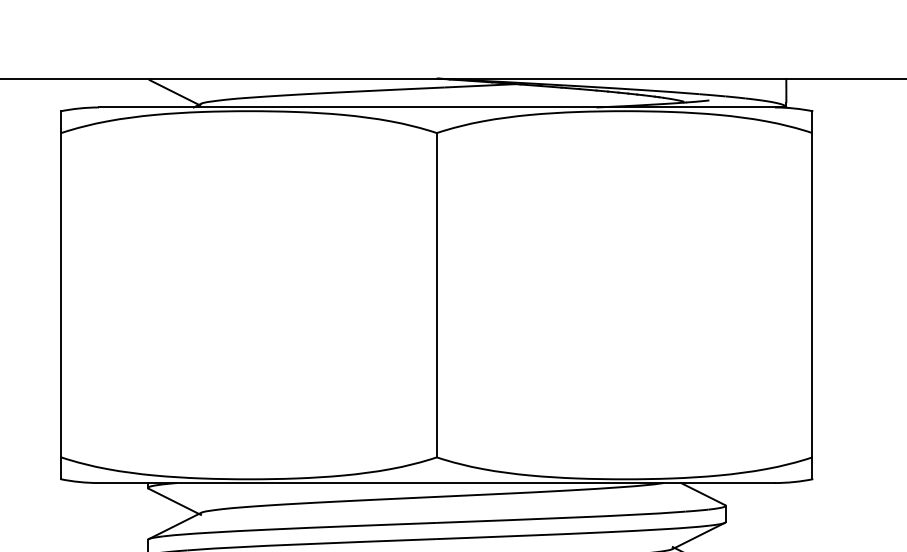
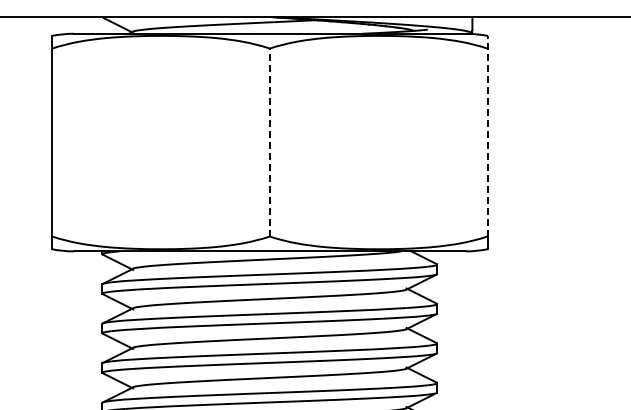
line: (812, 283) -> (487, 135), solid -> dashed
line: (436, 295) -> (269, 142), solid -> dashed

